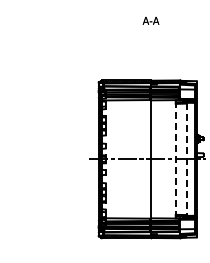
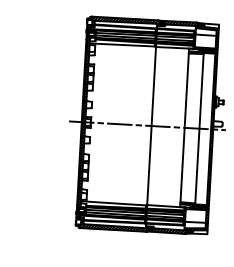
line: (175, 158) -> (184, 126), dashed -> solid
line: (186, 159) -> (199, 128), dashed -> solid

